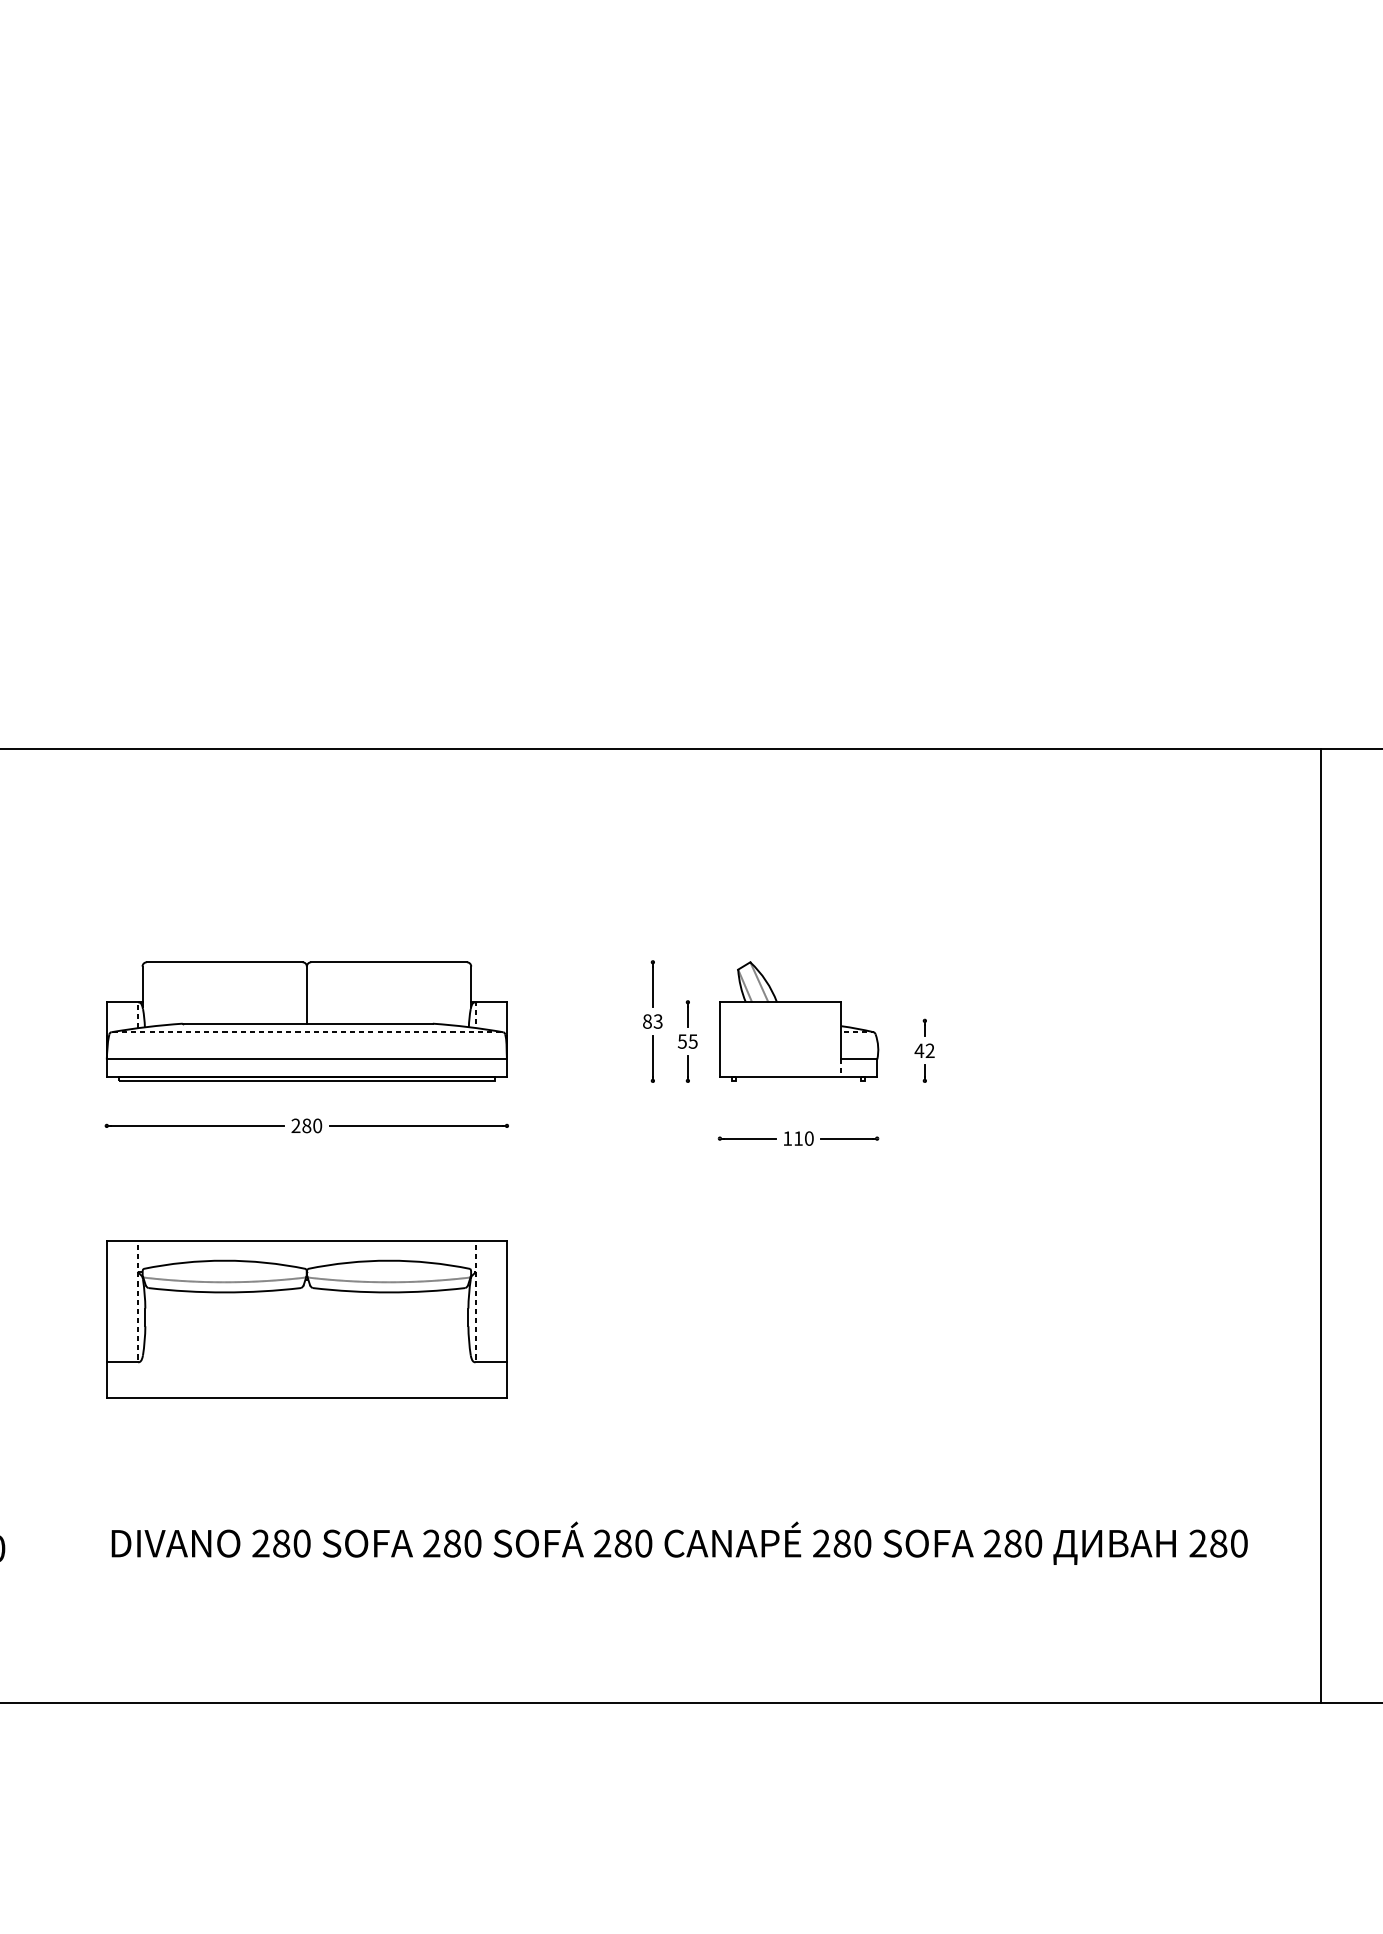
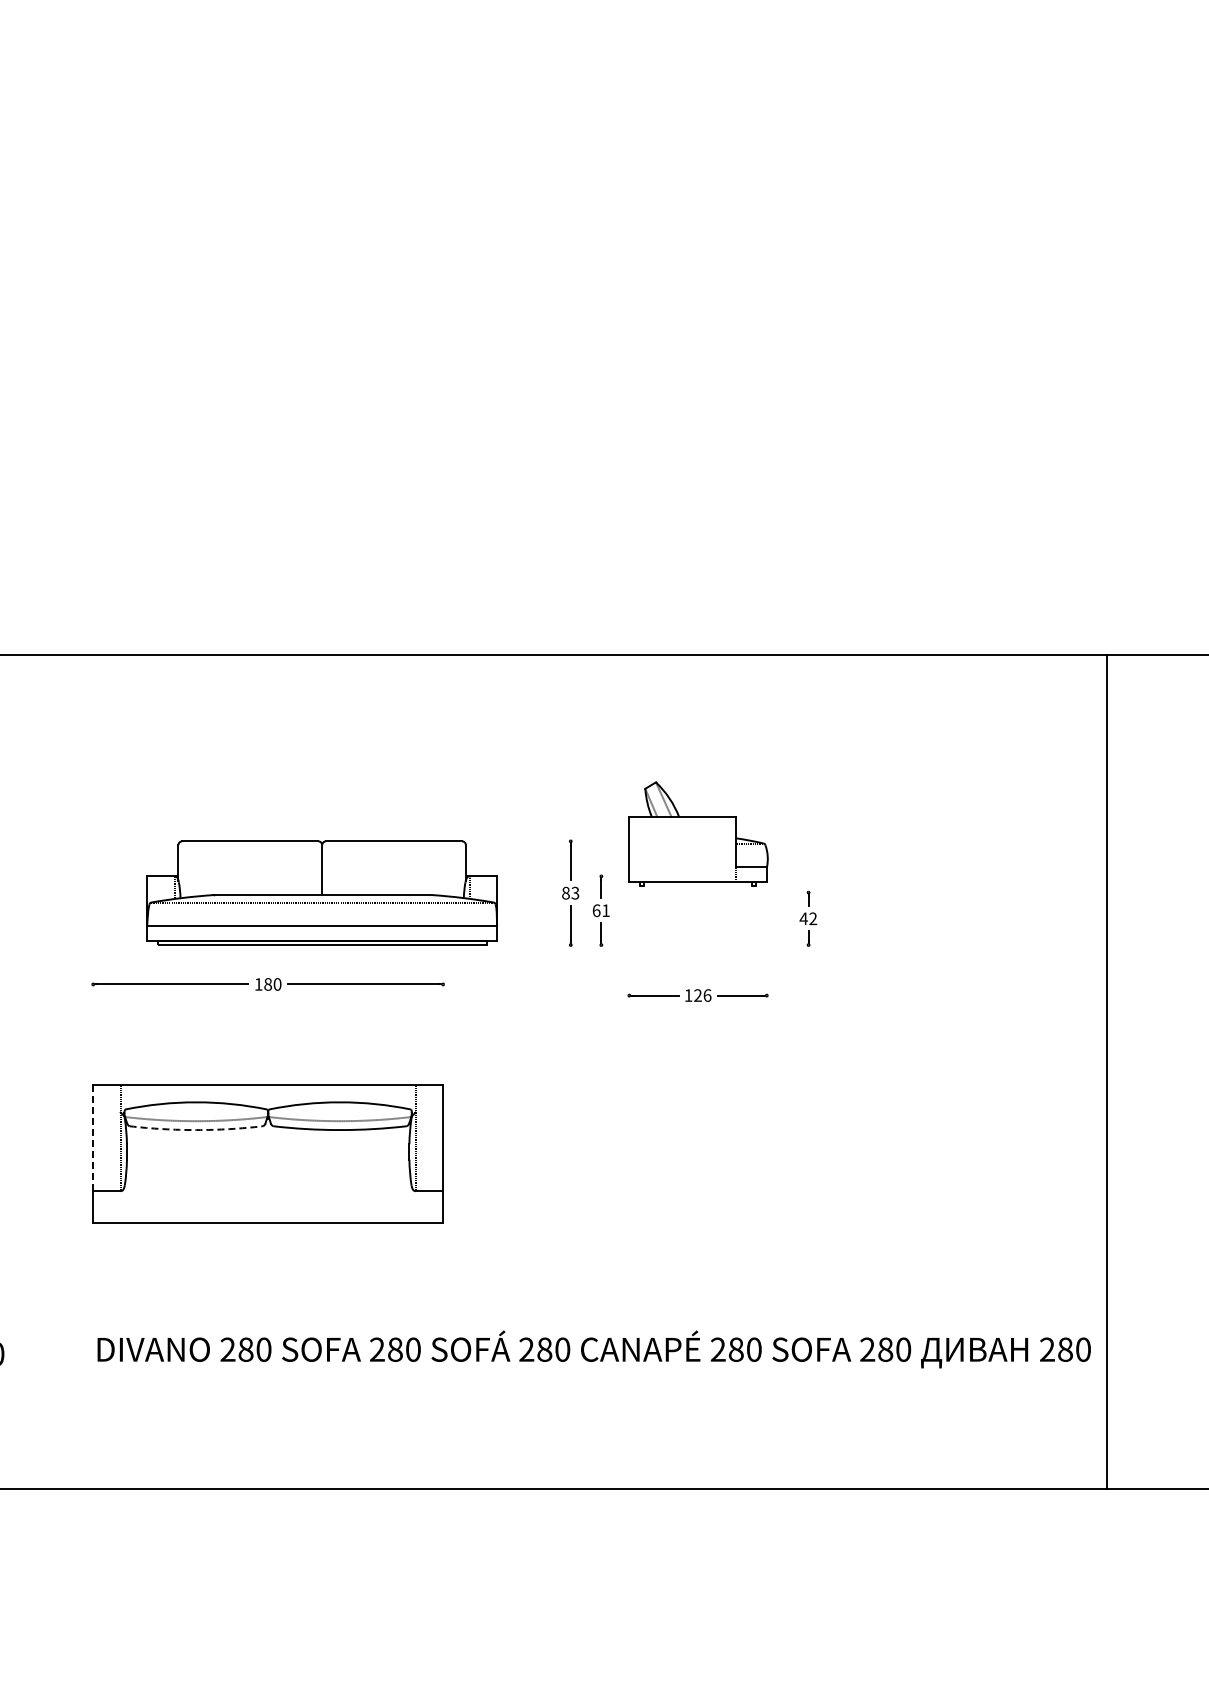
part: (306, 1020) -> (321, 892), moved
part: (798, 1020) -> (698, 833), moved
text: (686, 1041) -> (600, 910), 55 -> 61
text: (295, 1125) -> (258, 984), 280 -> 180
text: (803, 1138) -> (702, 995), 110 -> 126
line: (1321, 1225) -> (1107, 1071), moved
arc: (224, 1292) -> (196, 1130), solid -> dashed
line: (107, 1300) -> (93, 1137), solid -> dashed

